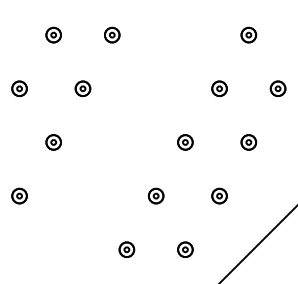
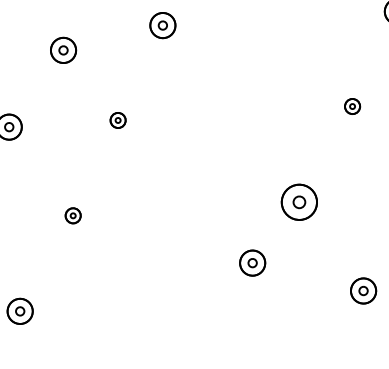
part: (53, 34) -> (63, 49), moved
part: (82, 88) -> (117, 120), size x0.6
part: (219, 88) -> (352, 106), size x0.6
part: (53, 142) -> (72, 215), size x0.6
part: (185, 142) -> (299, 202), size x1.4
part: (155, 195) -> (251, 262), moved

